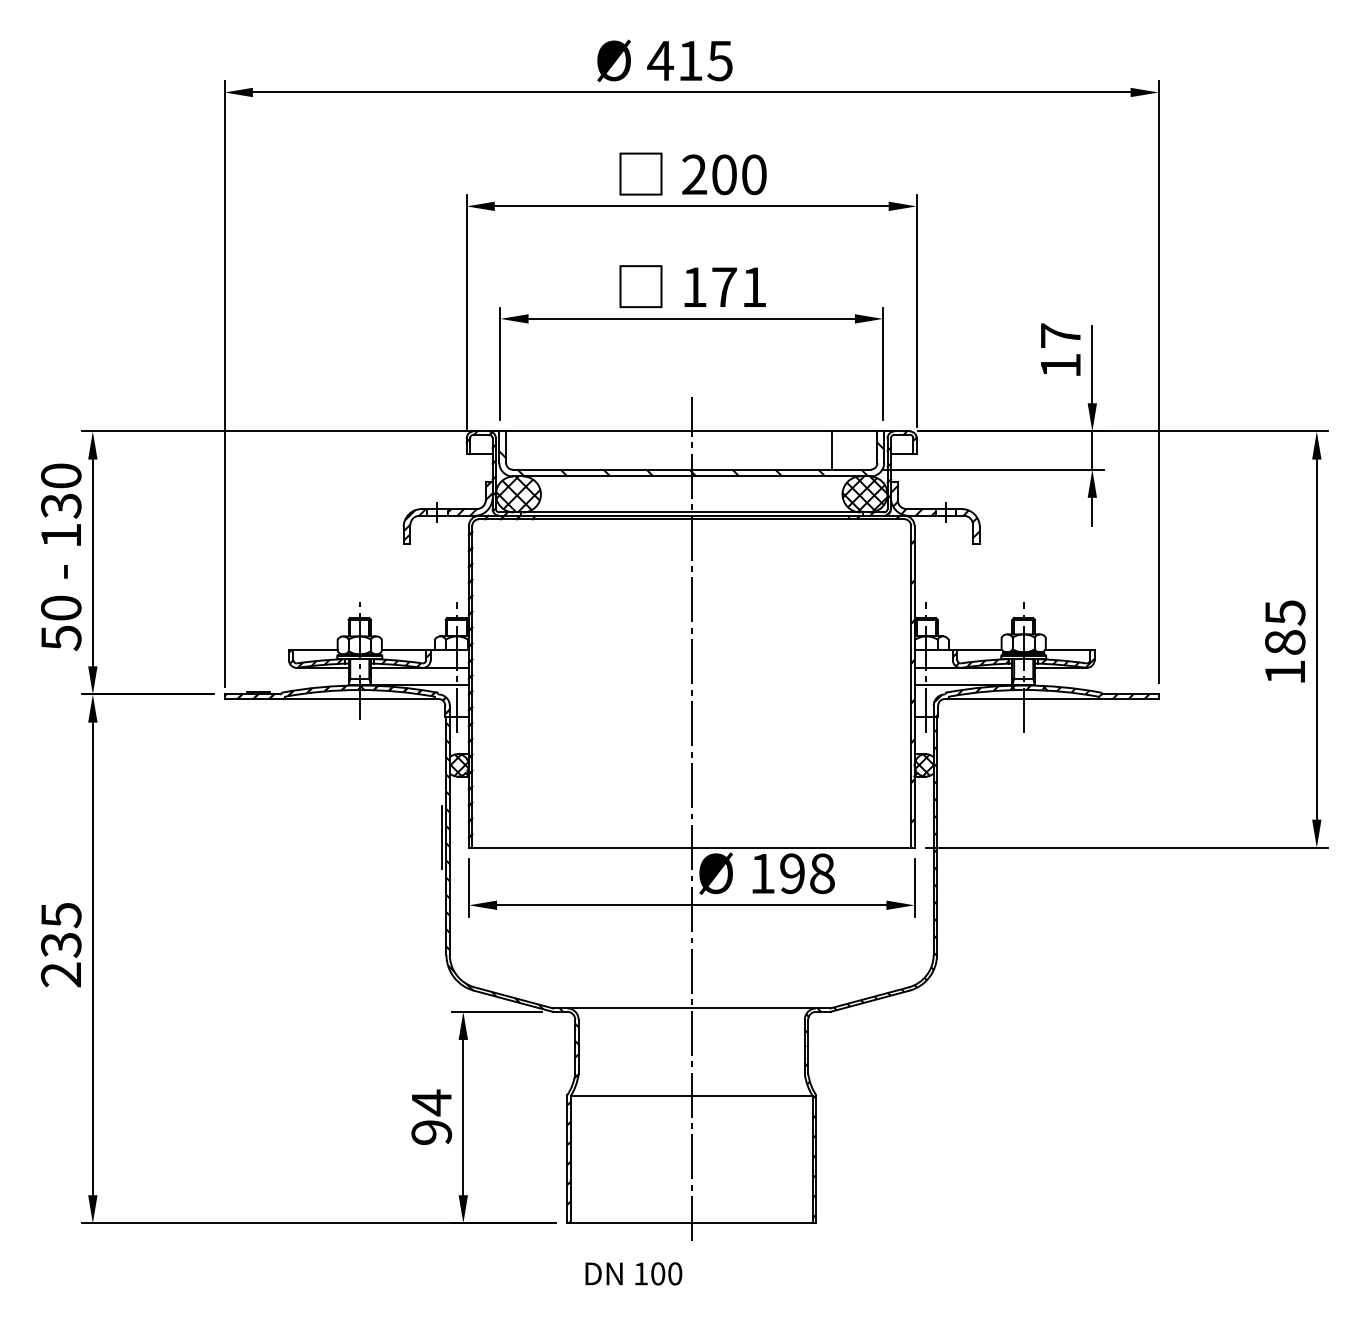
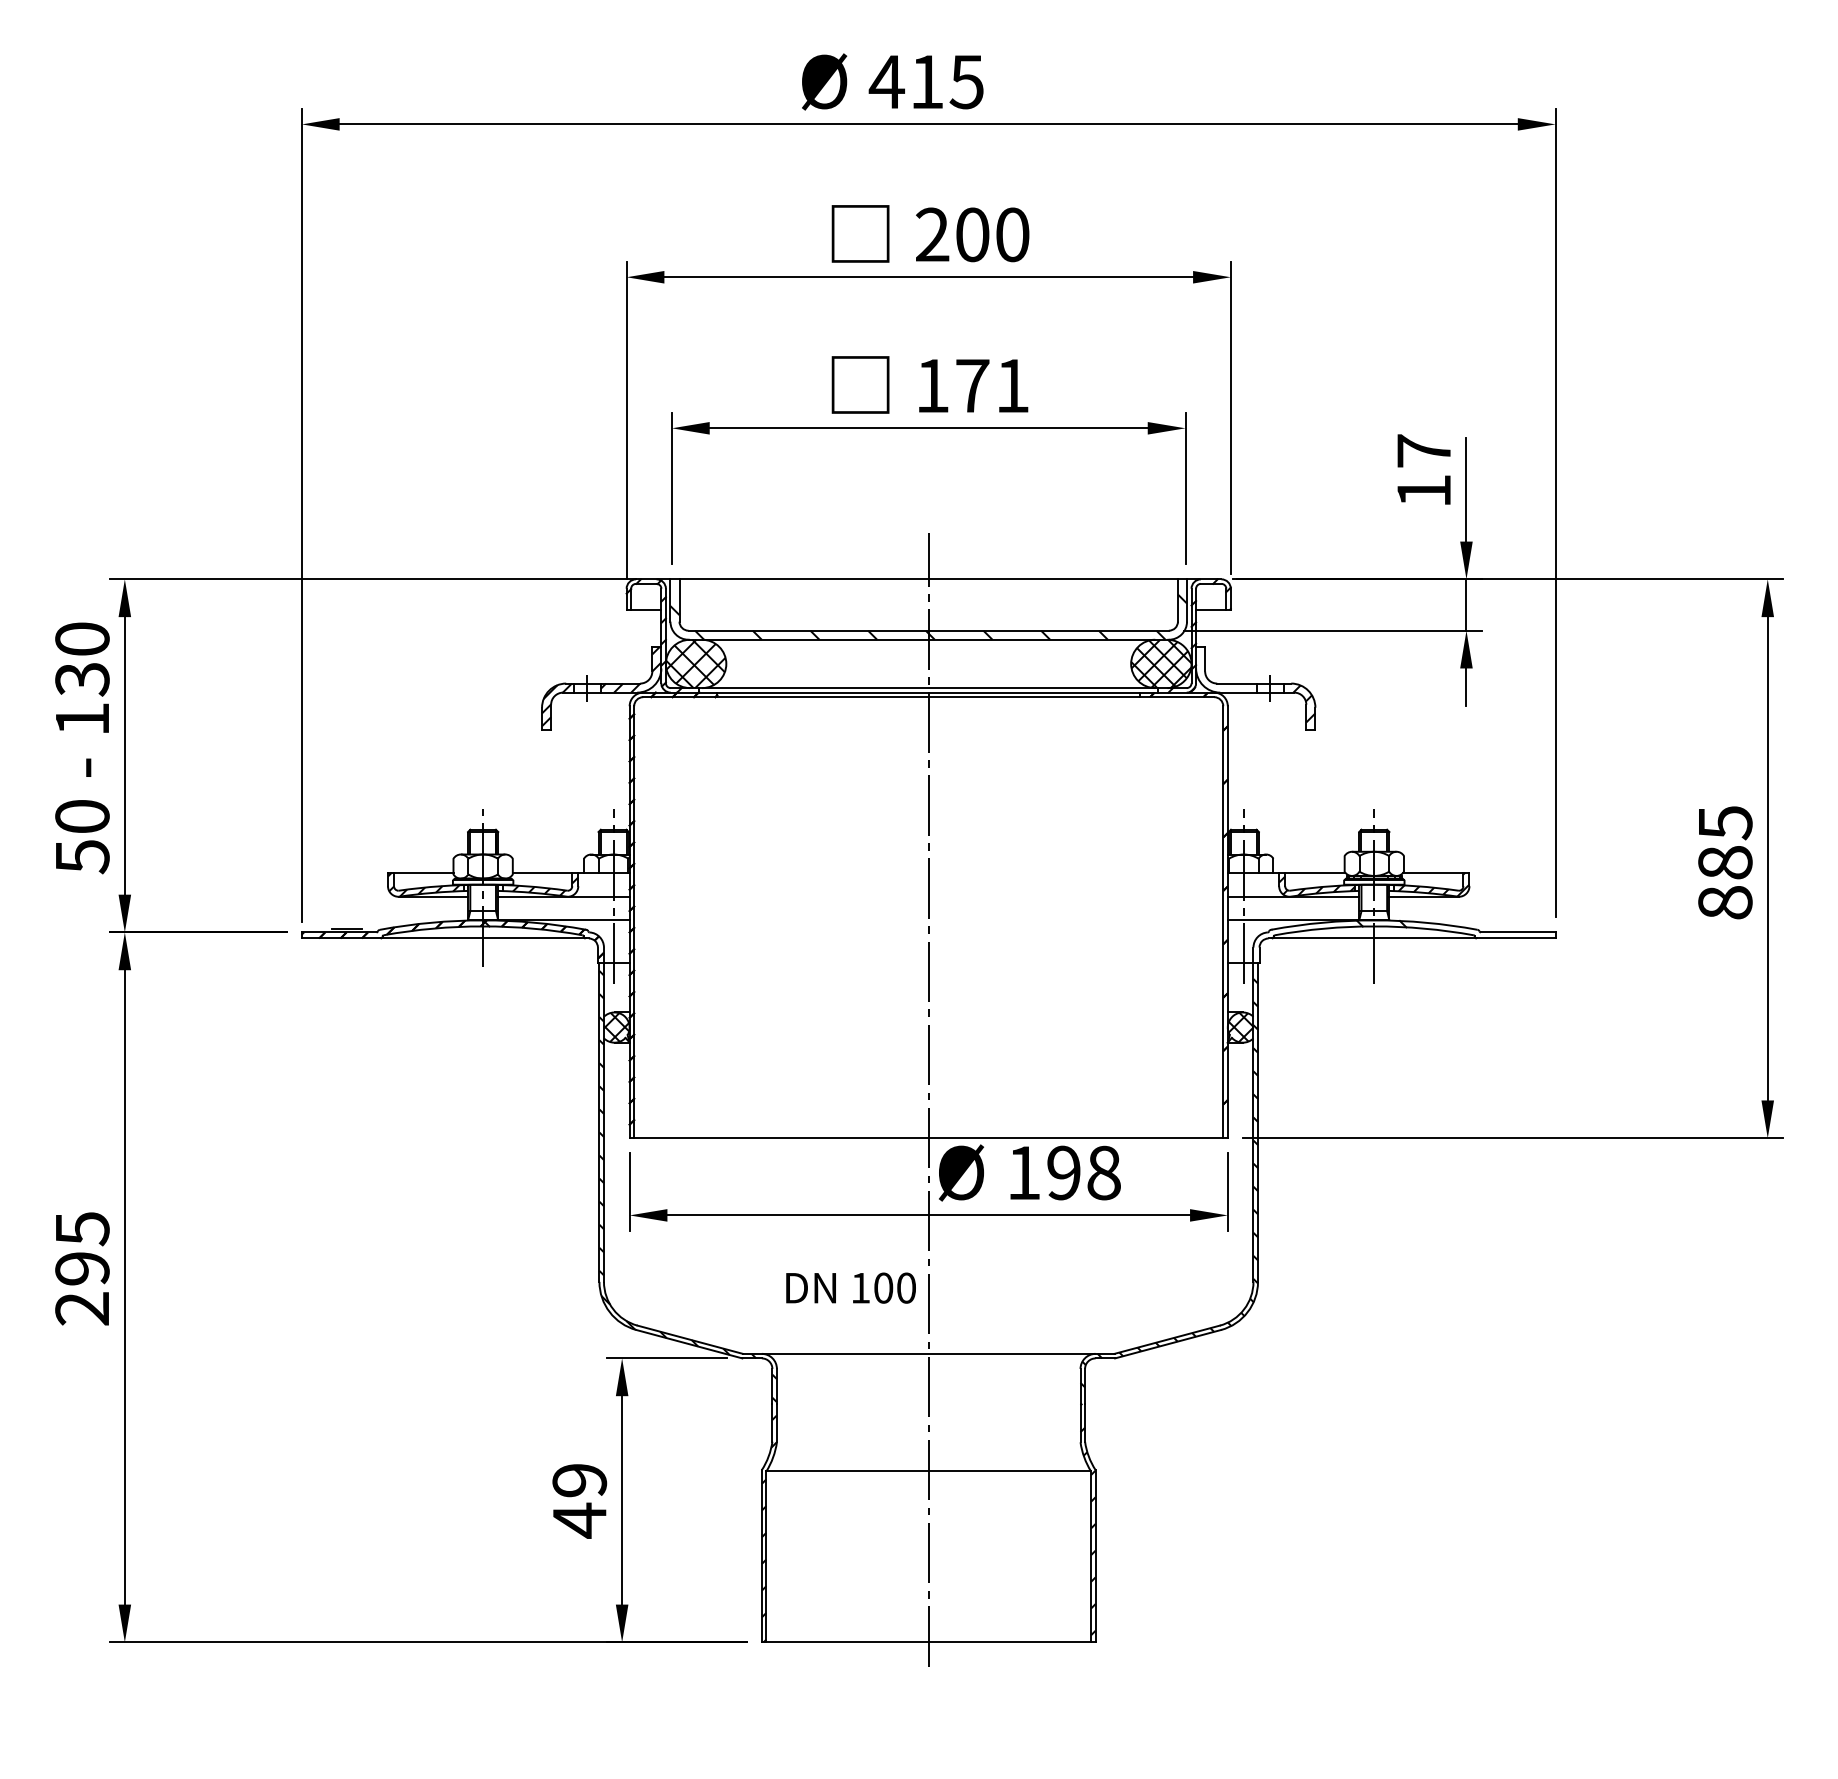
line: (832, 450) -> (1117, 604), removed
hatch: (913, 500) -> (1226, 672), removed
text: (1285, 672) -> (1725, 902), 185 -> 885
hatch: (1041, 701) -> (1398, 941), removed
line: (442, 837) -> (593, 1124), removed
text: (61, 945) -> (82, 1269), 235 -> 295
text: (431, 1117) -> (579, 1500), 94 -> 49
text: (633, 1273) -> (850, 1287), moved

